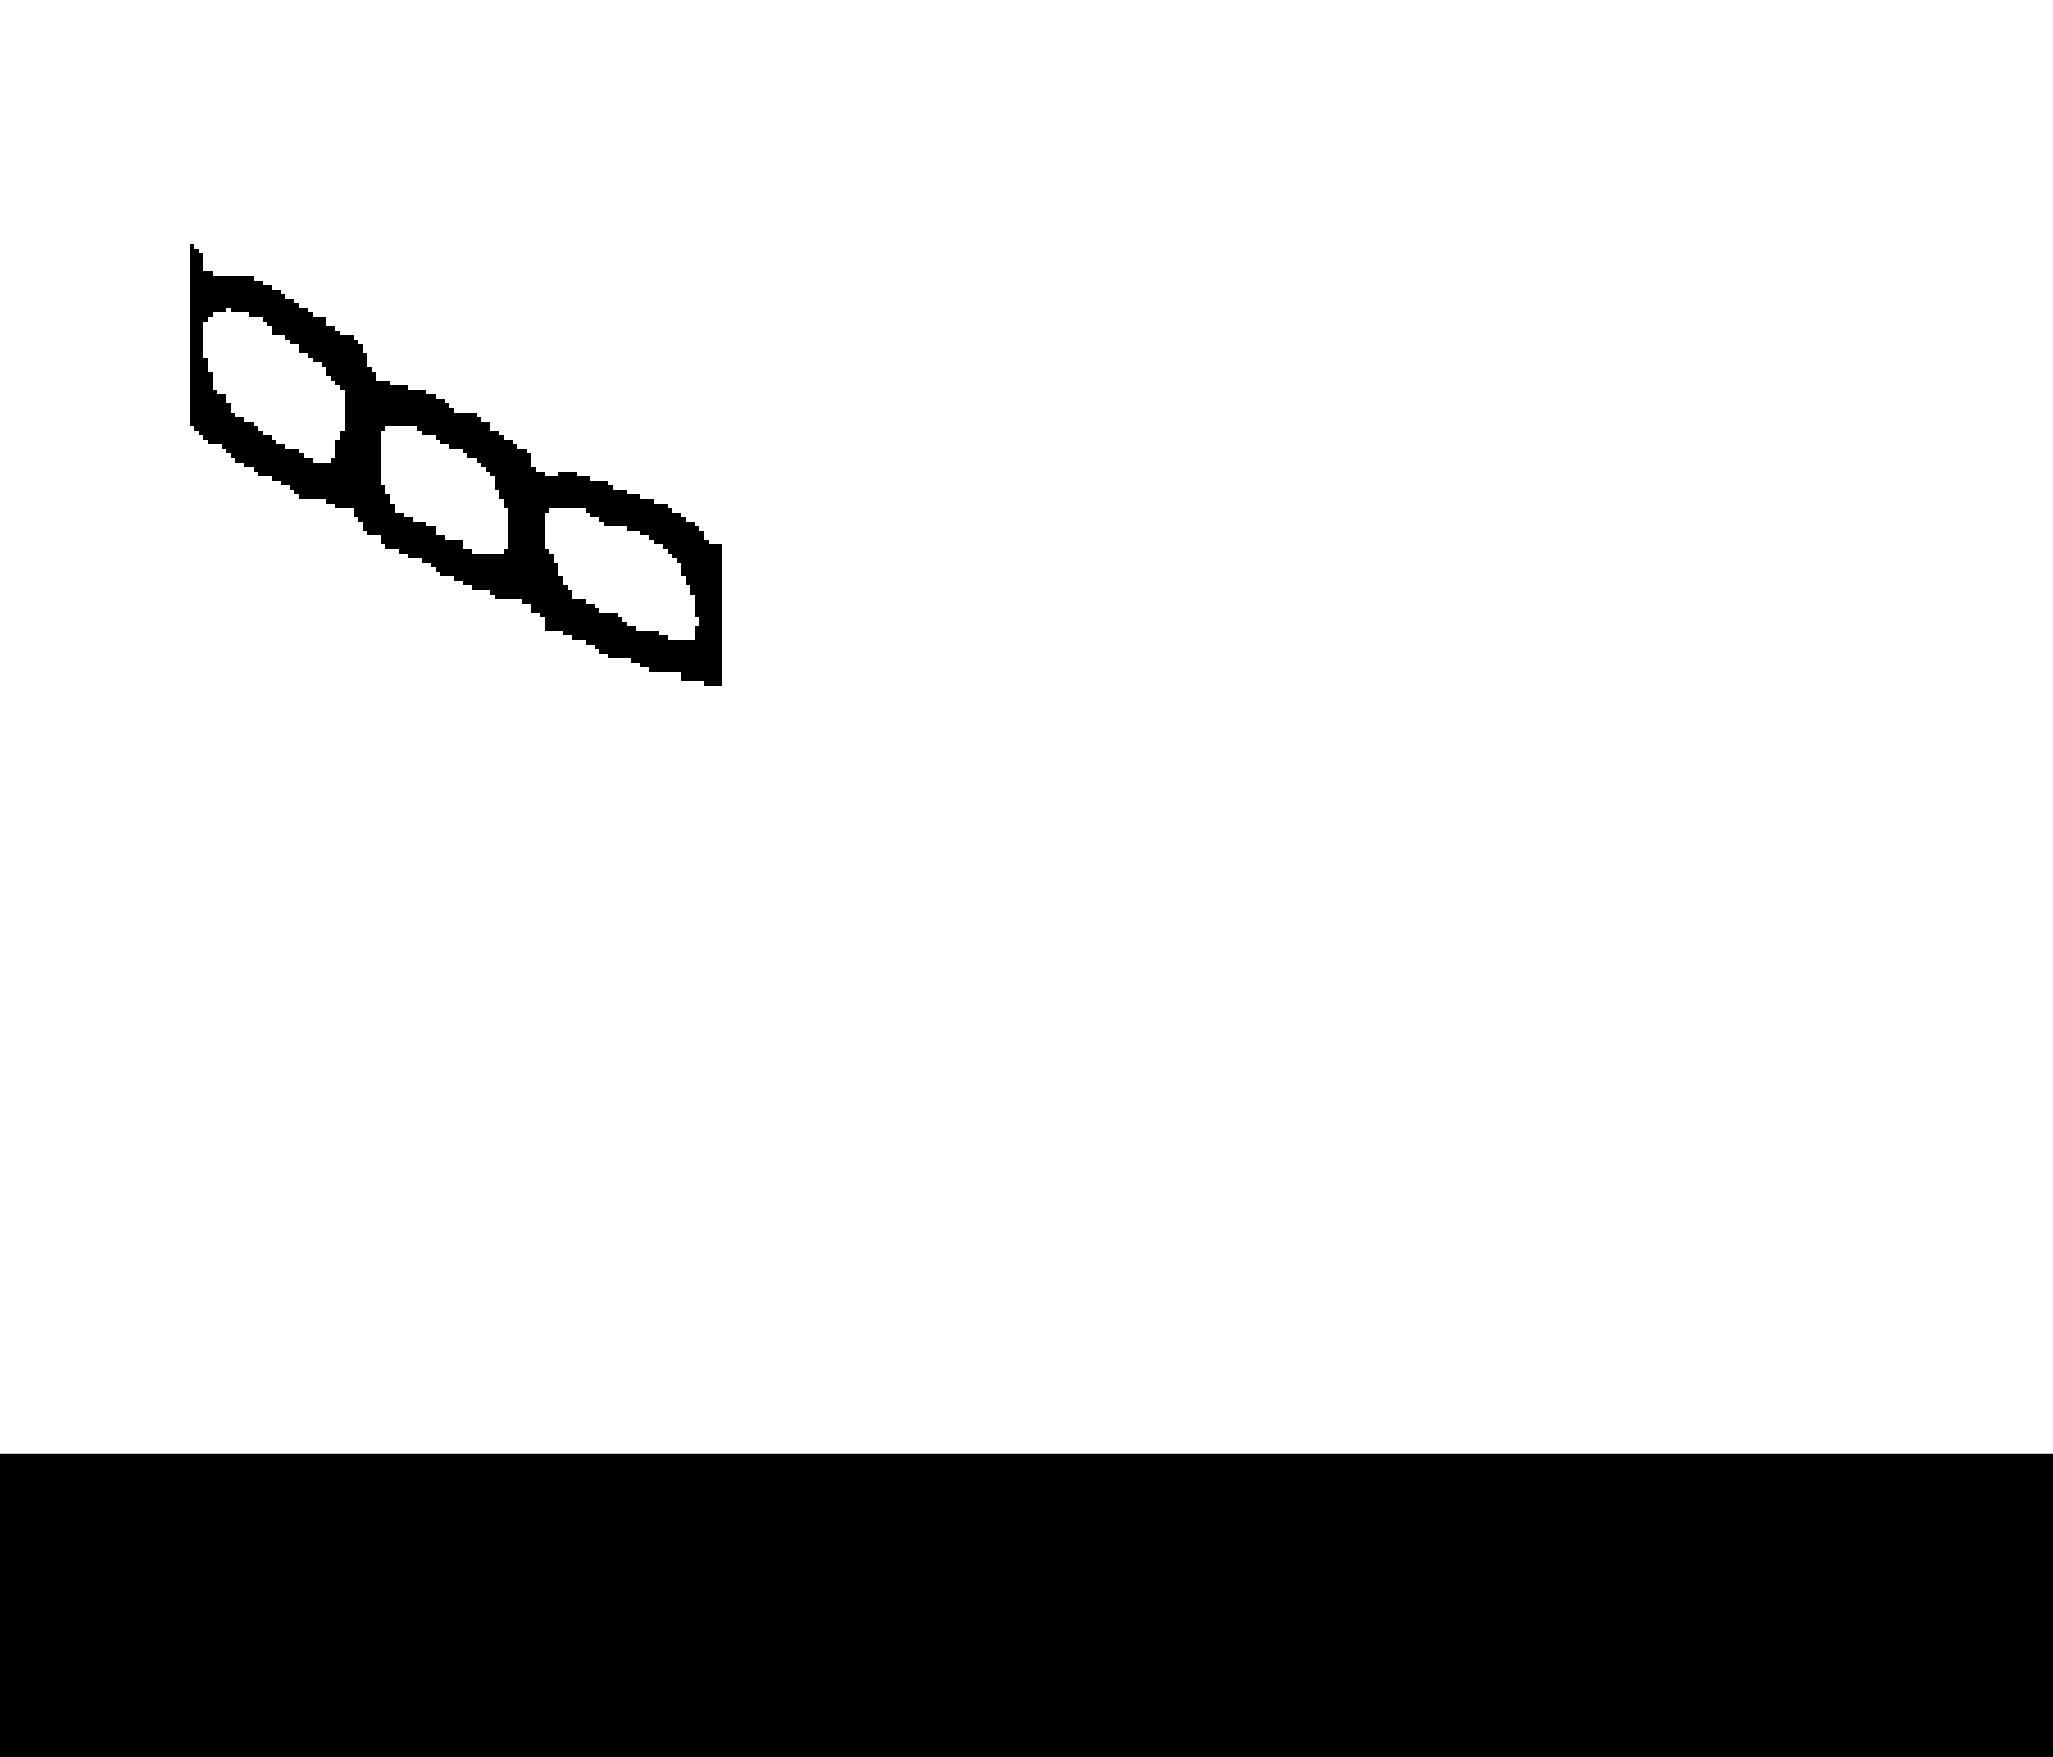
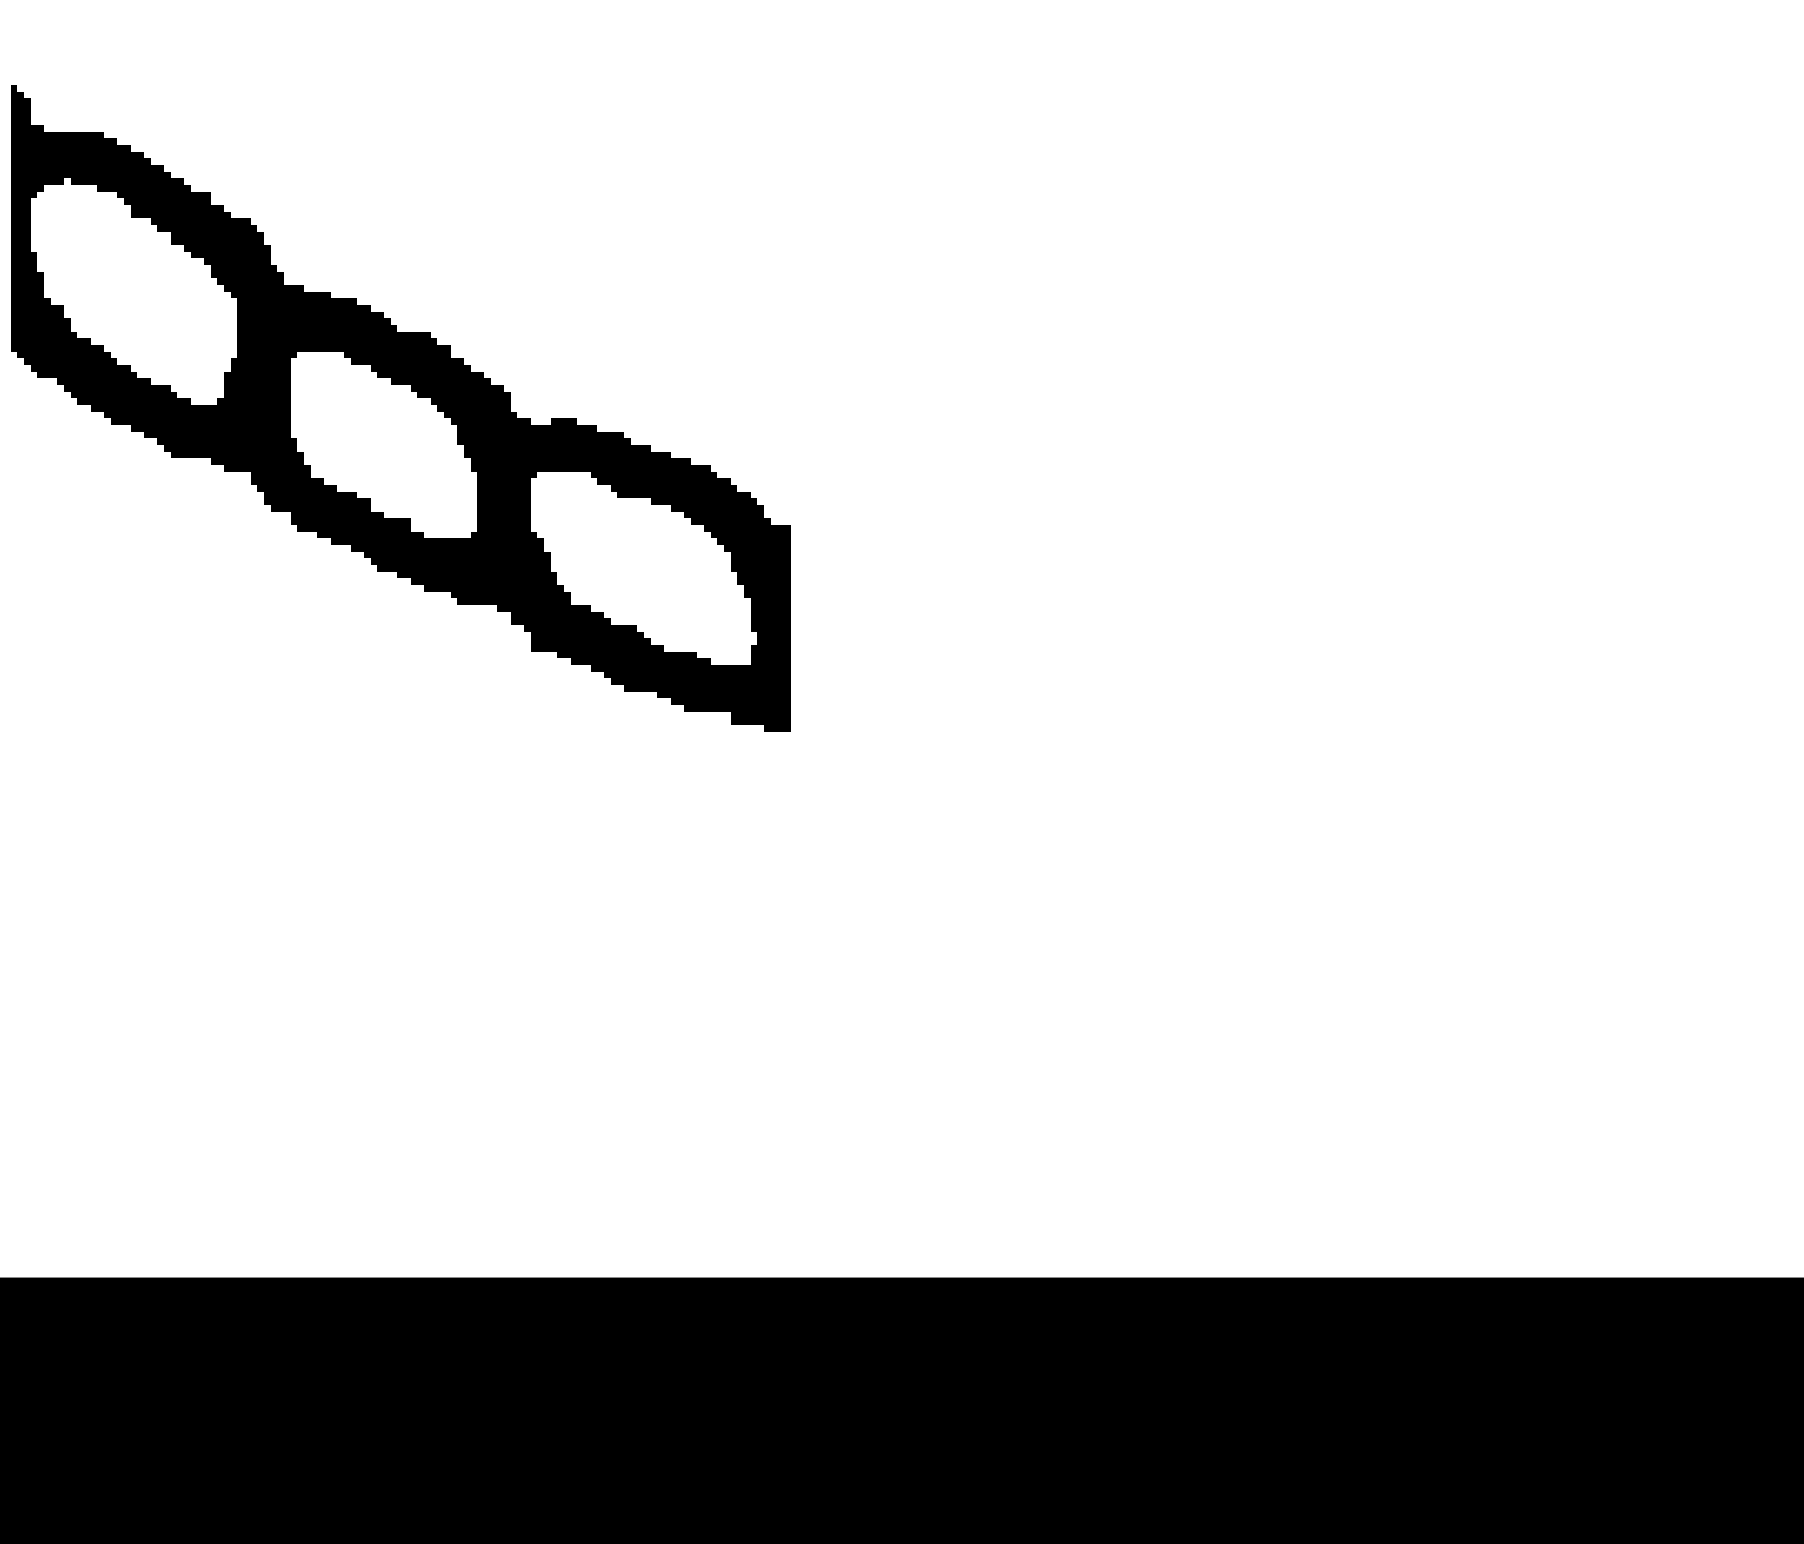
part: (455, 464) -> (400, 408), size x1.67

